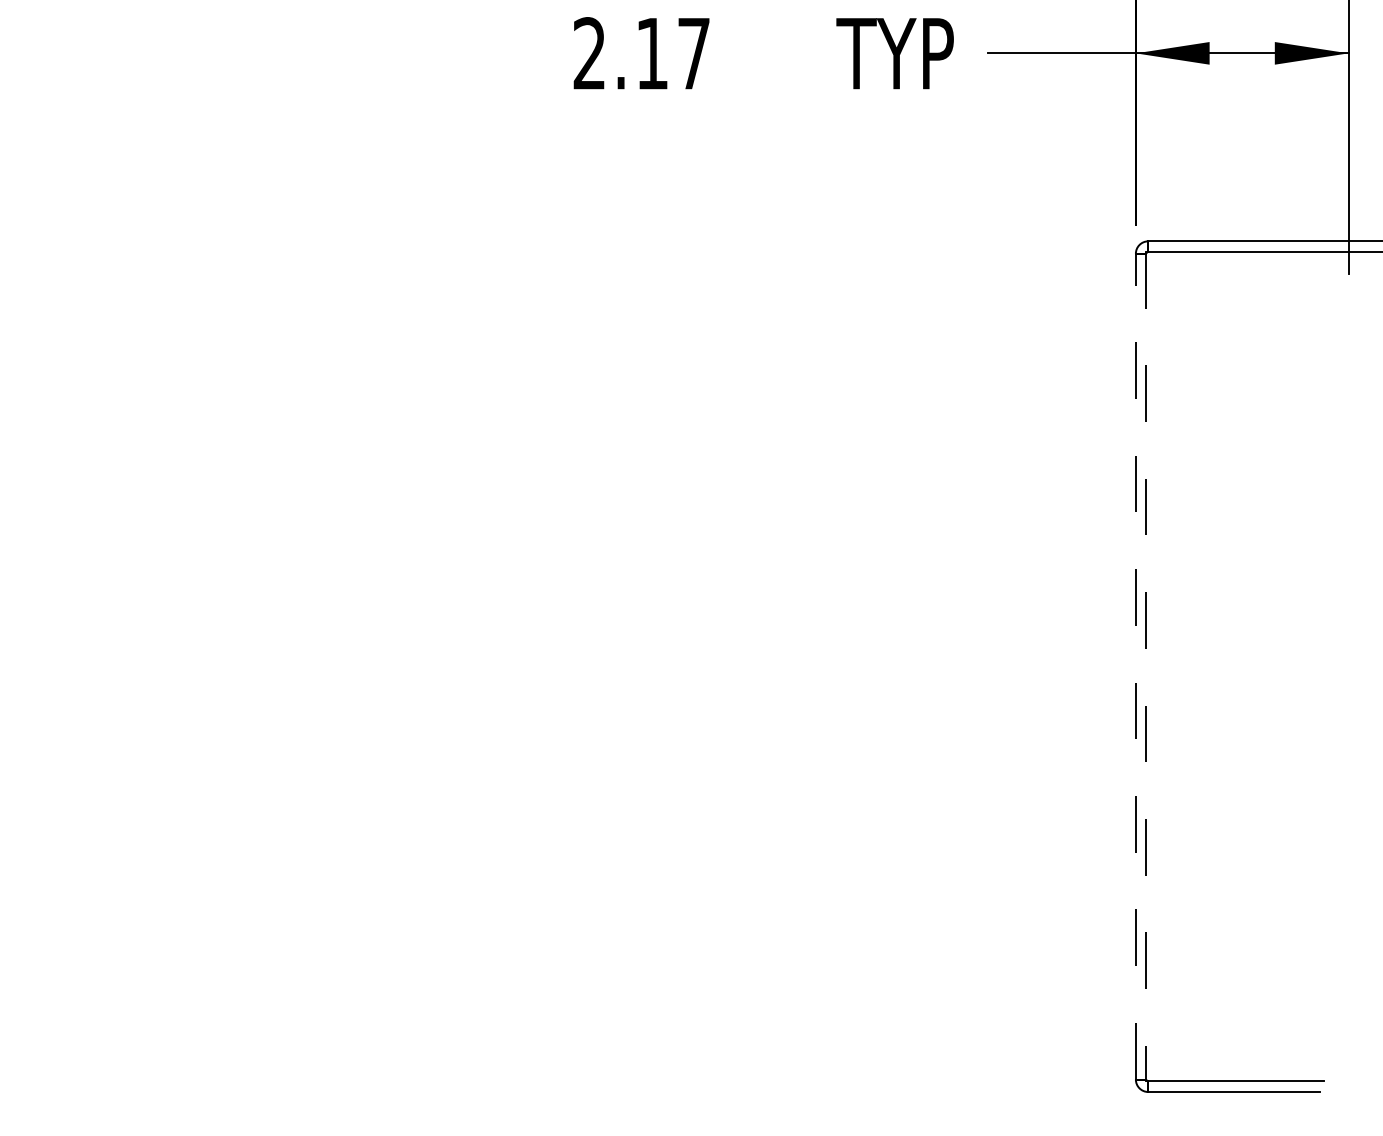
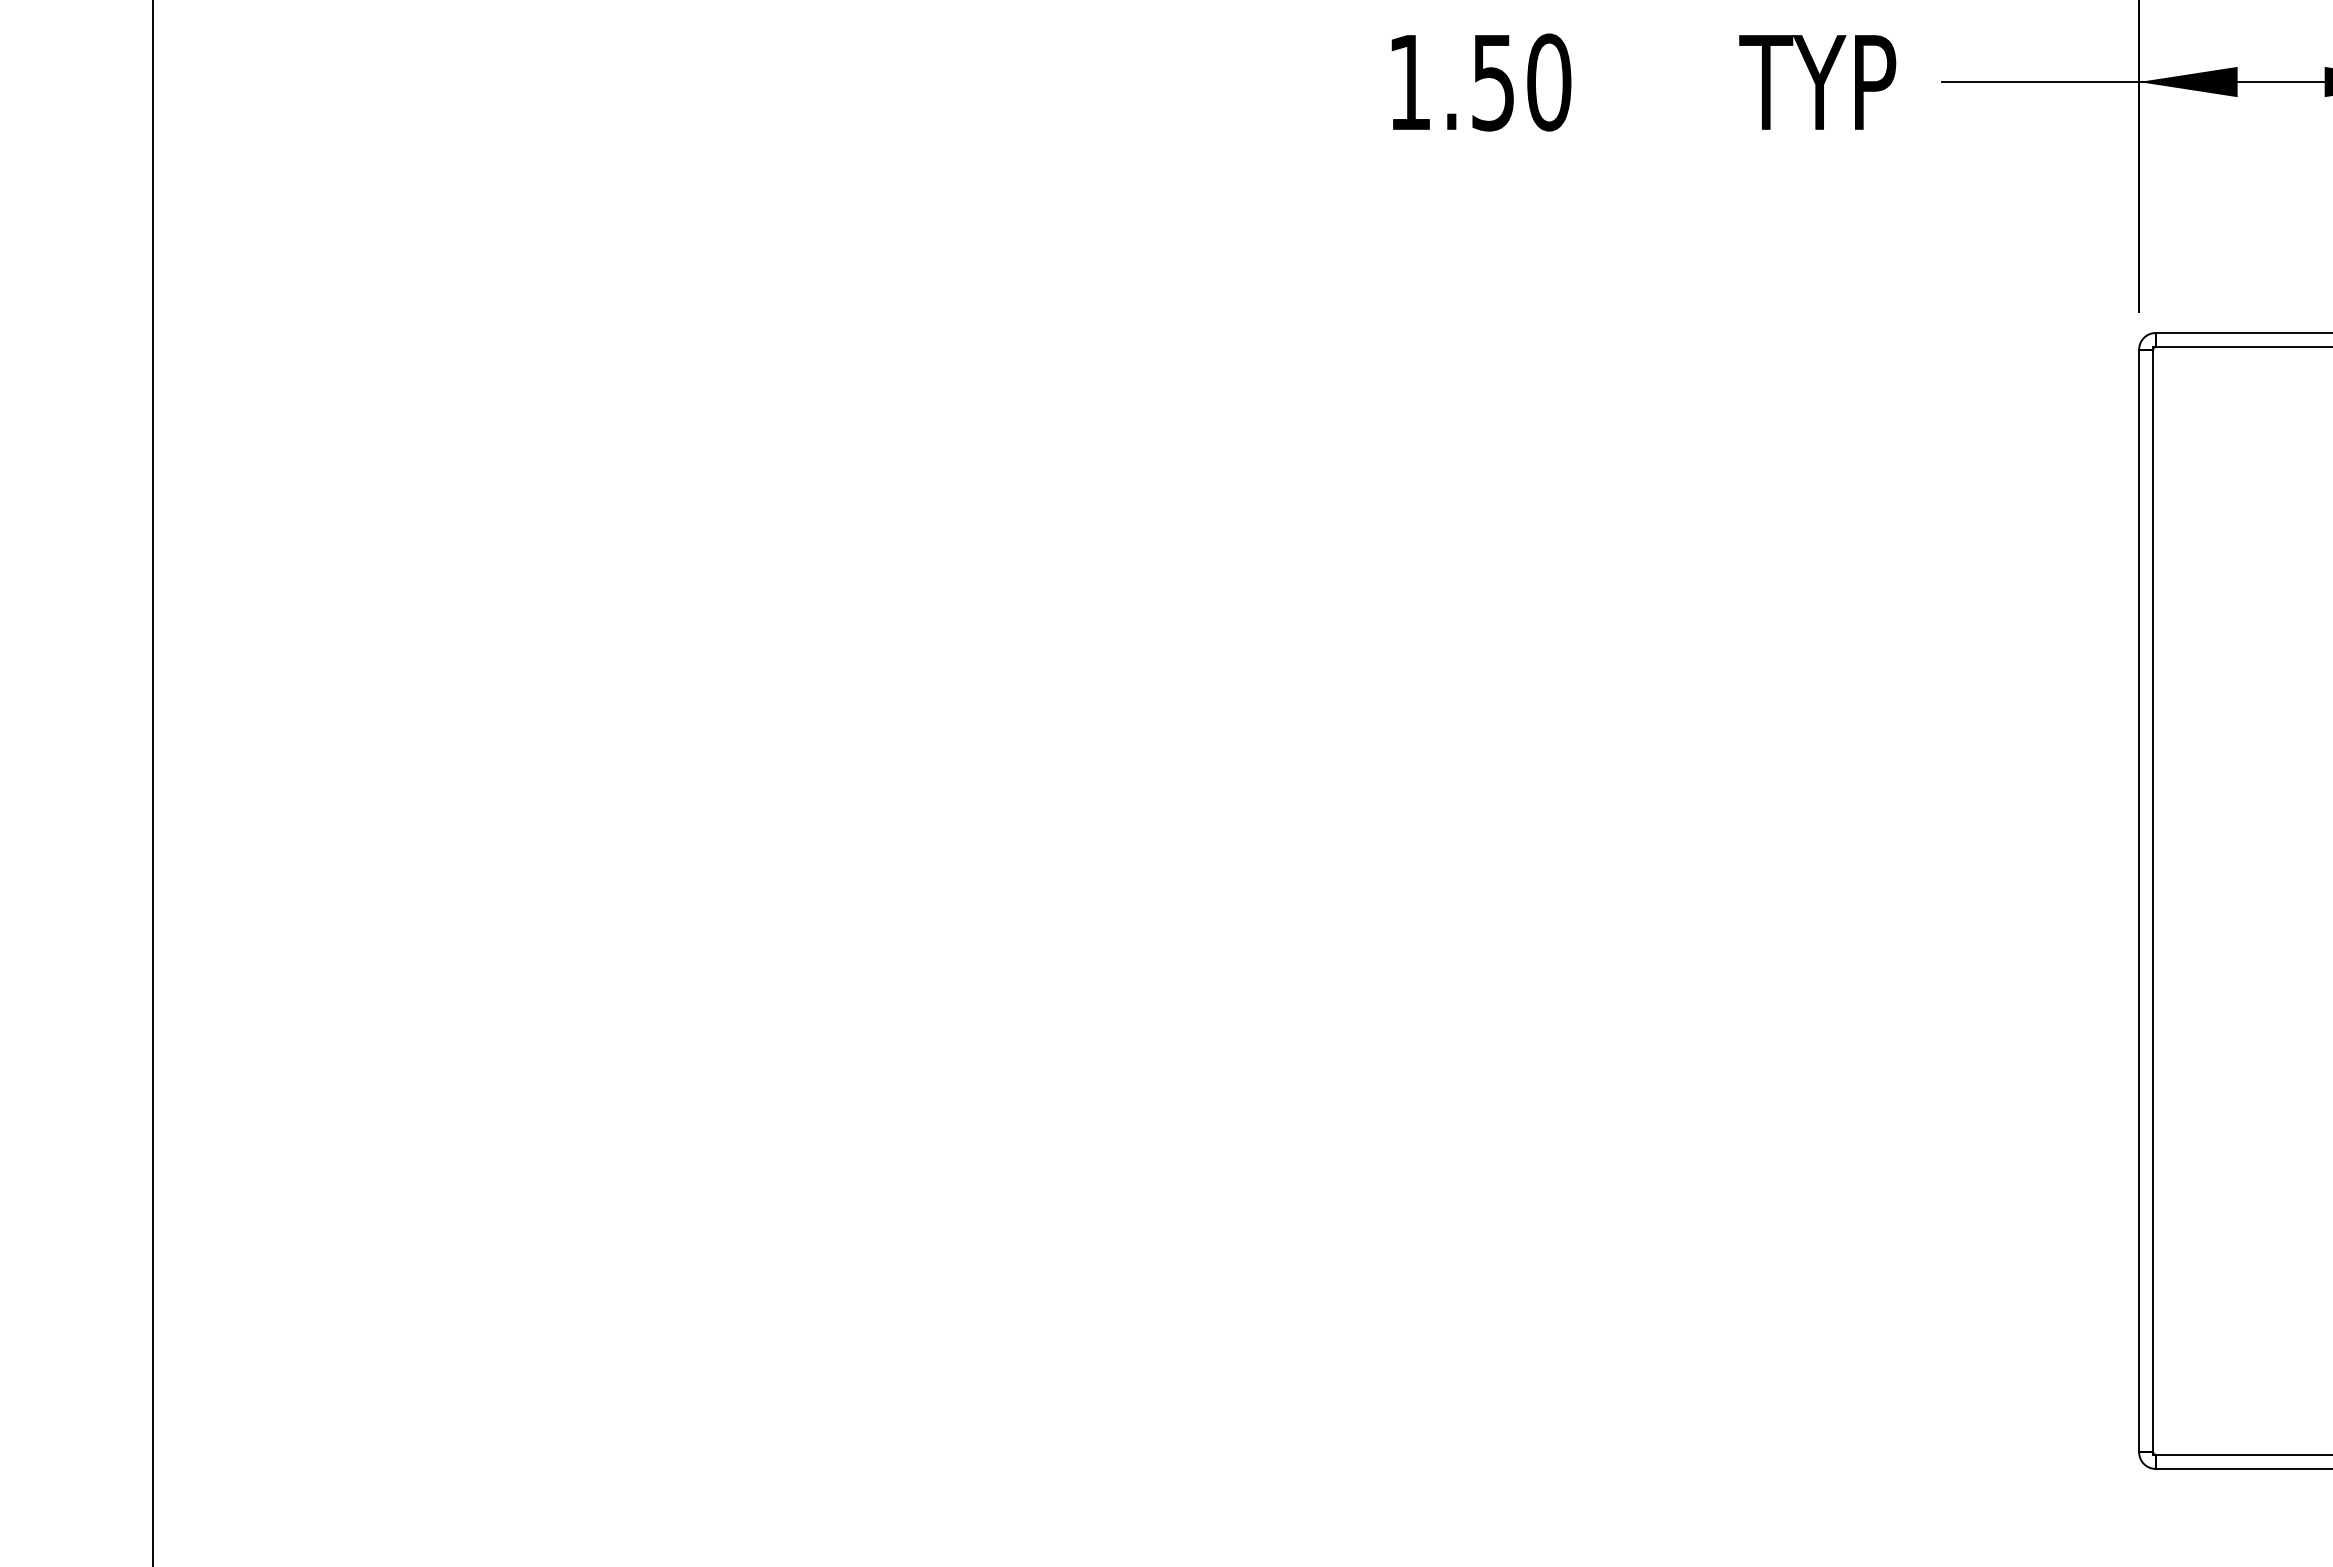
text: (641, 53) -> (1479, 82), 2.17 -> 1.50
line: (1136, 666) -> (2139, 900), dashed -> solid
line: (1146, 666) -> (2153, 900), dashed -> solid

